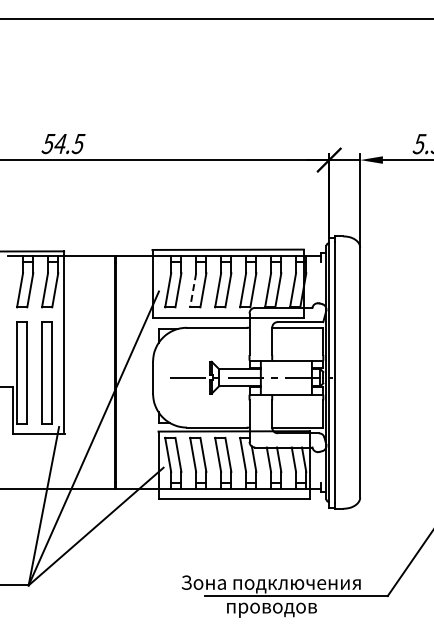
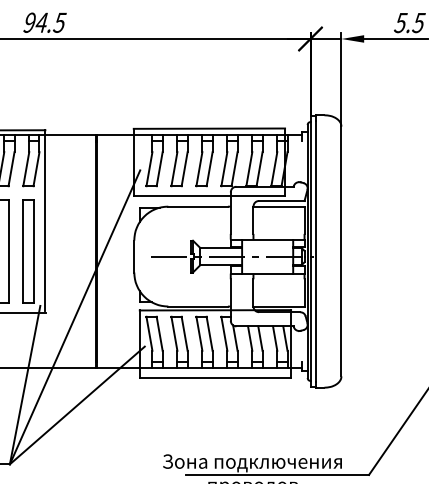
text: (48, 143) -> (29, 22), 54.5 -> 94.5
line: (193, 290) -> (174, 169), dashed -> solid

